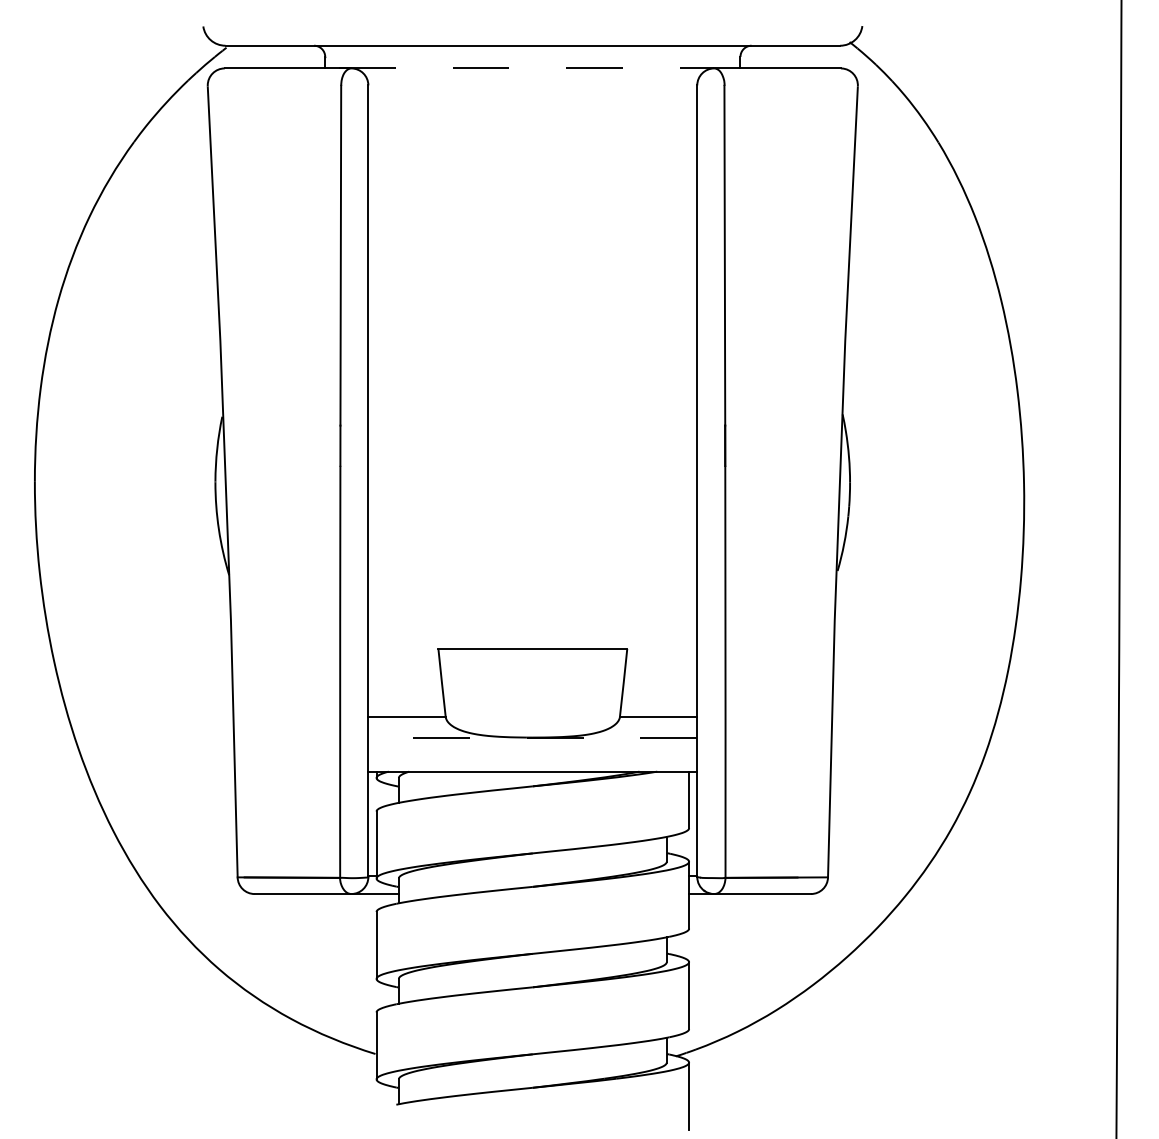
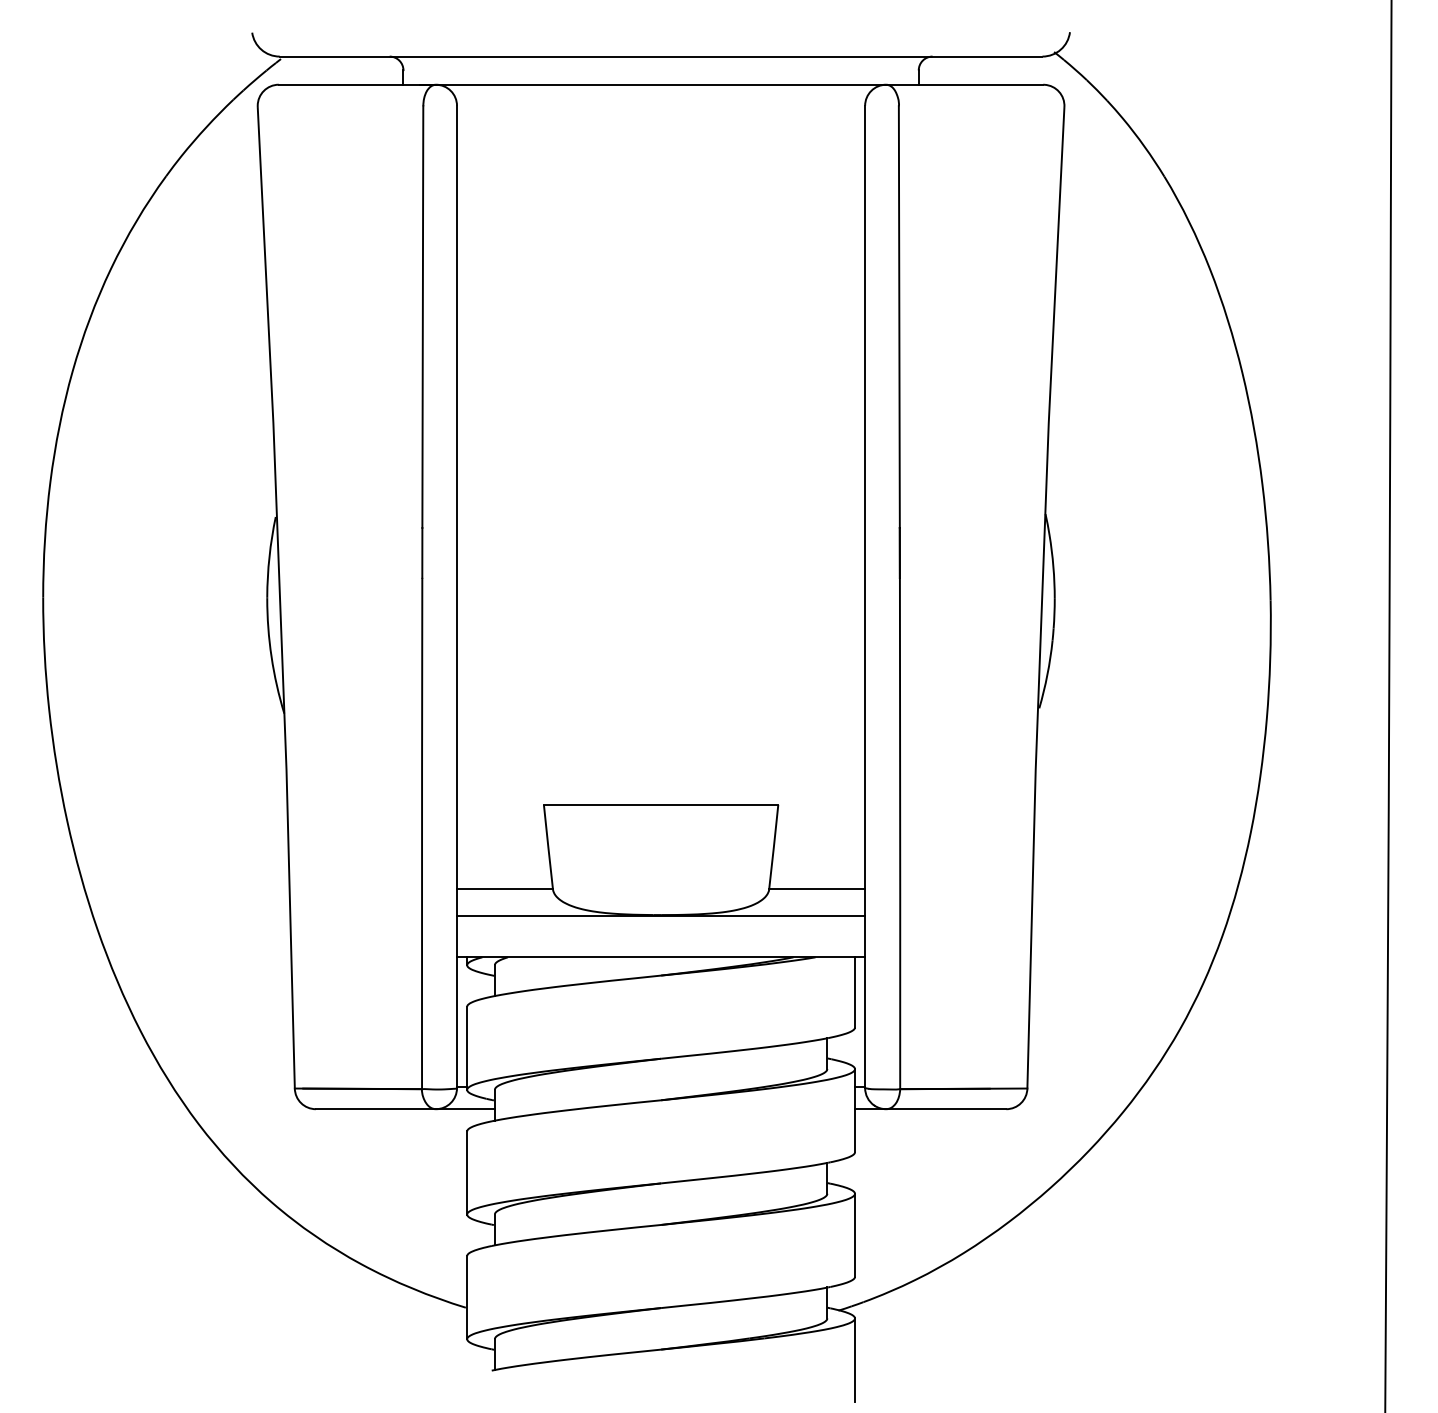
line: (526, 68) -> (653, 84), dashed -> solid
line: (532, 737) -> (660, 915), dashed -> solid

